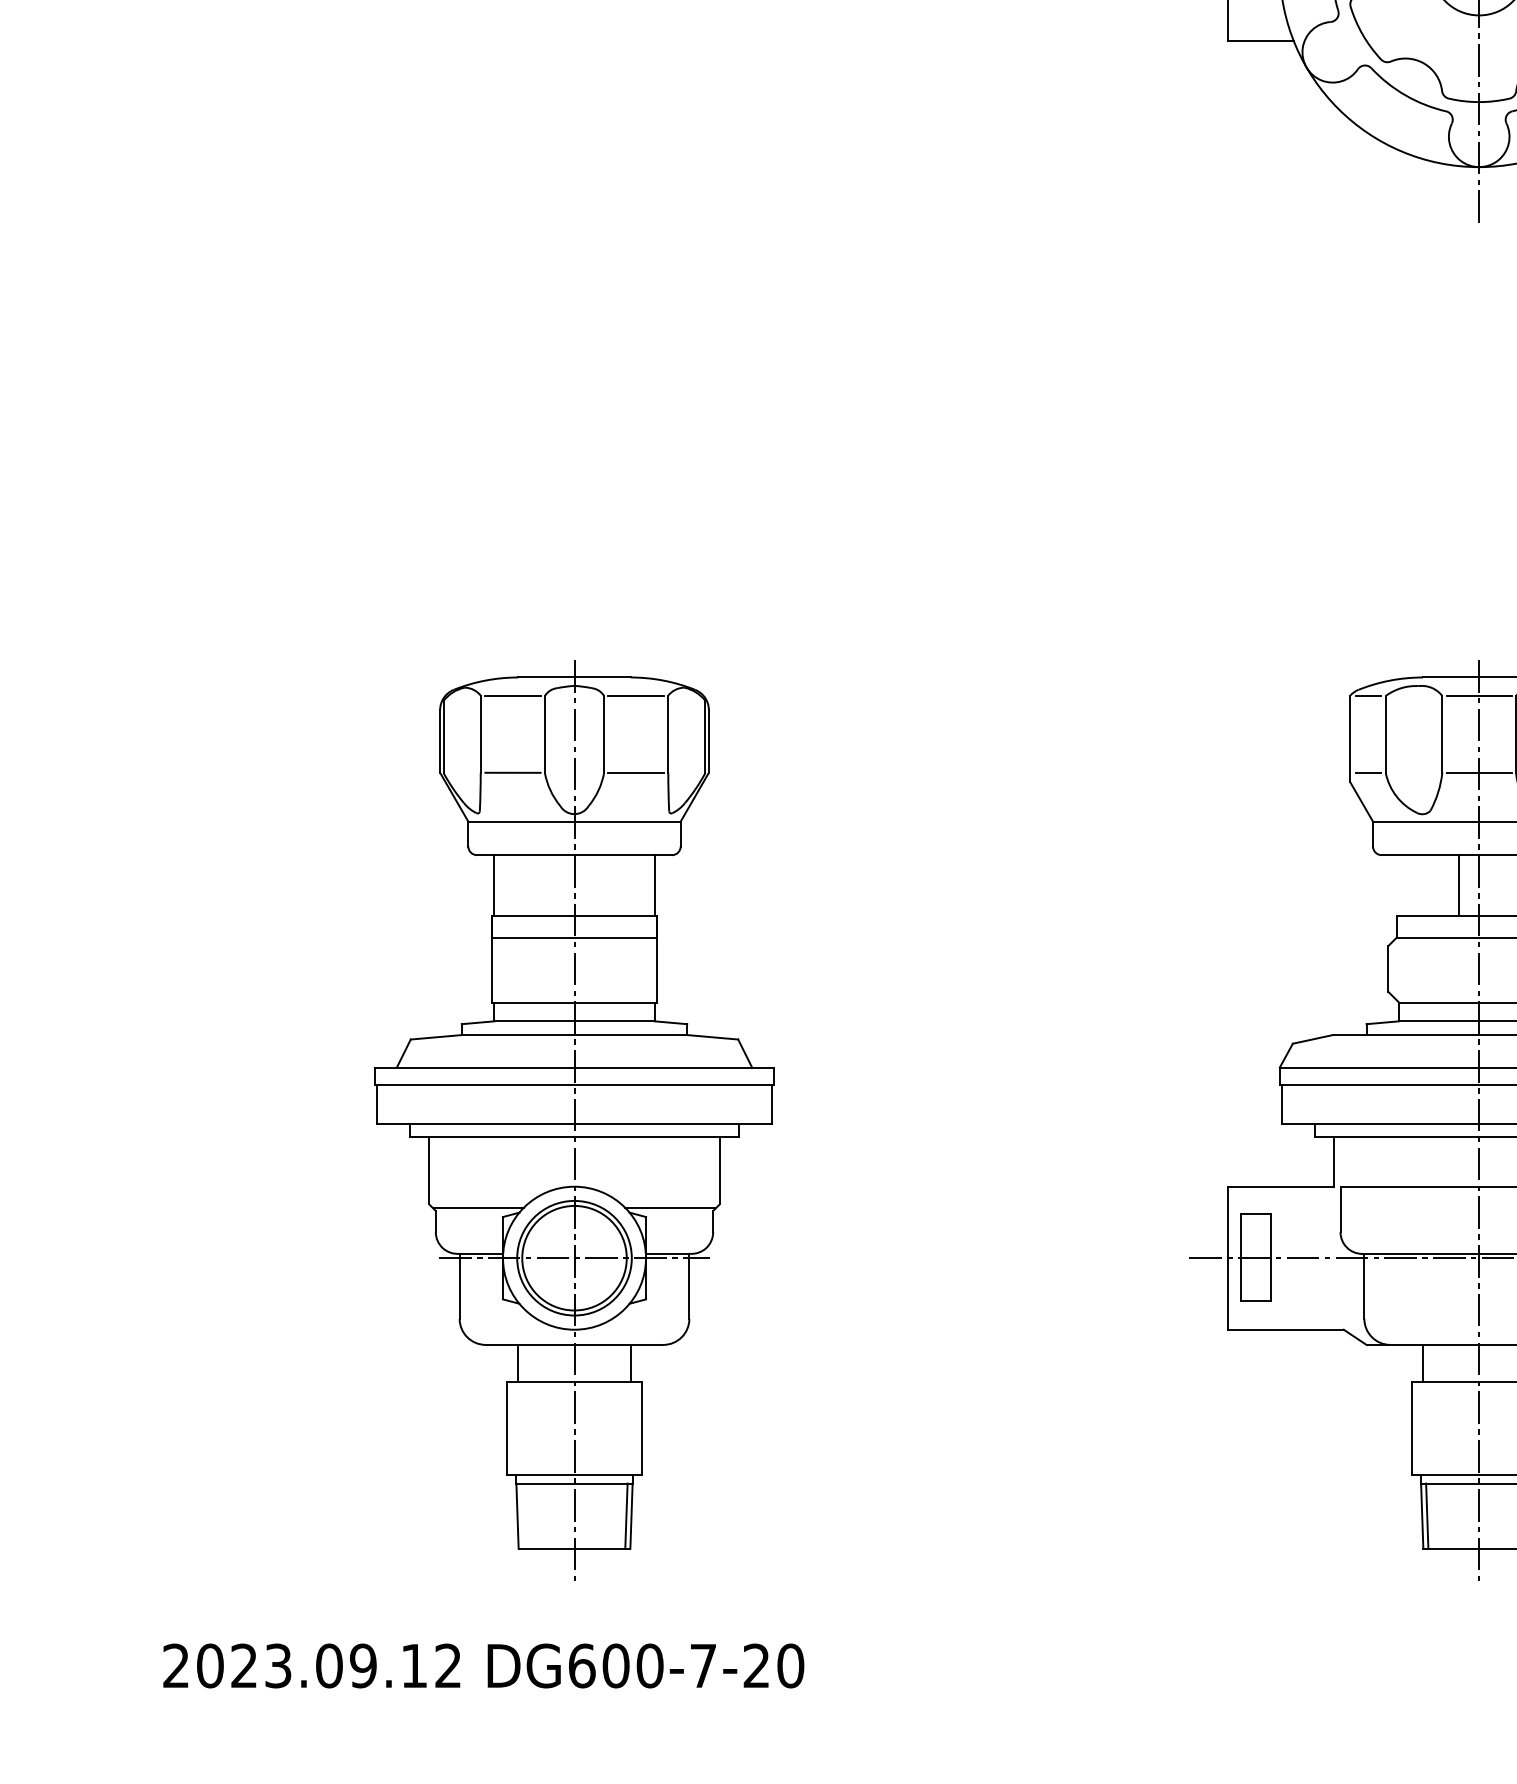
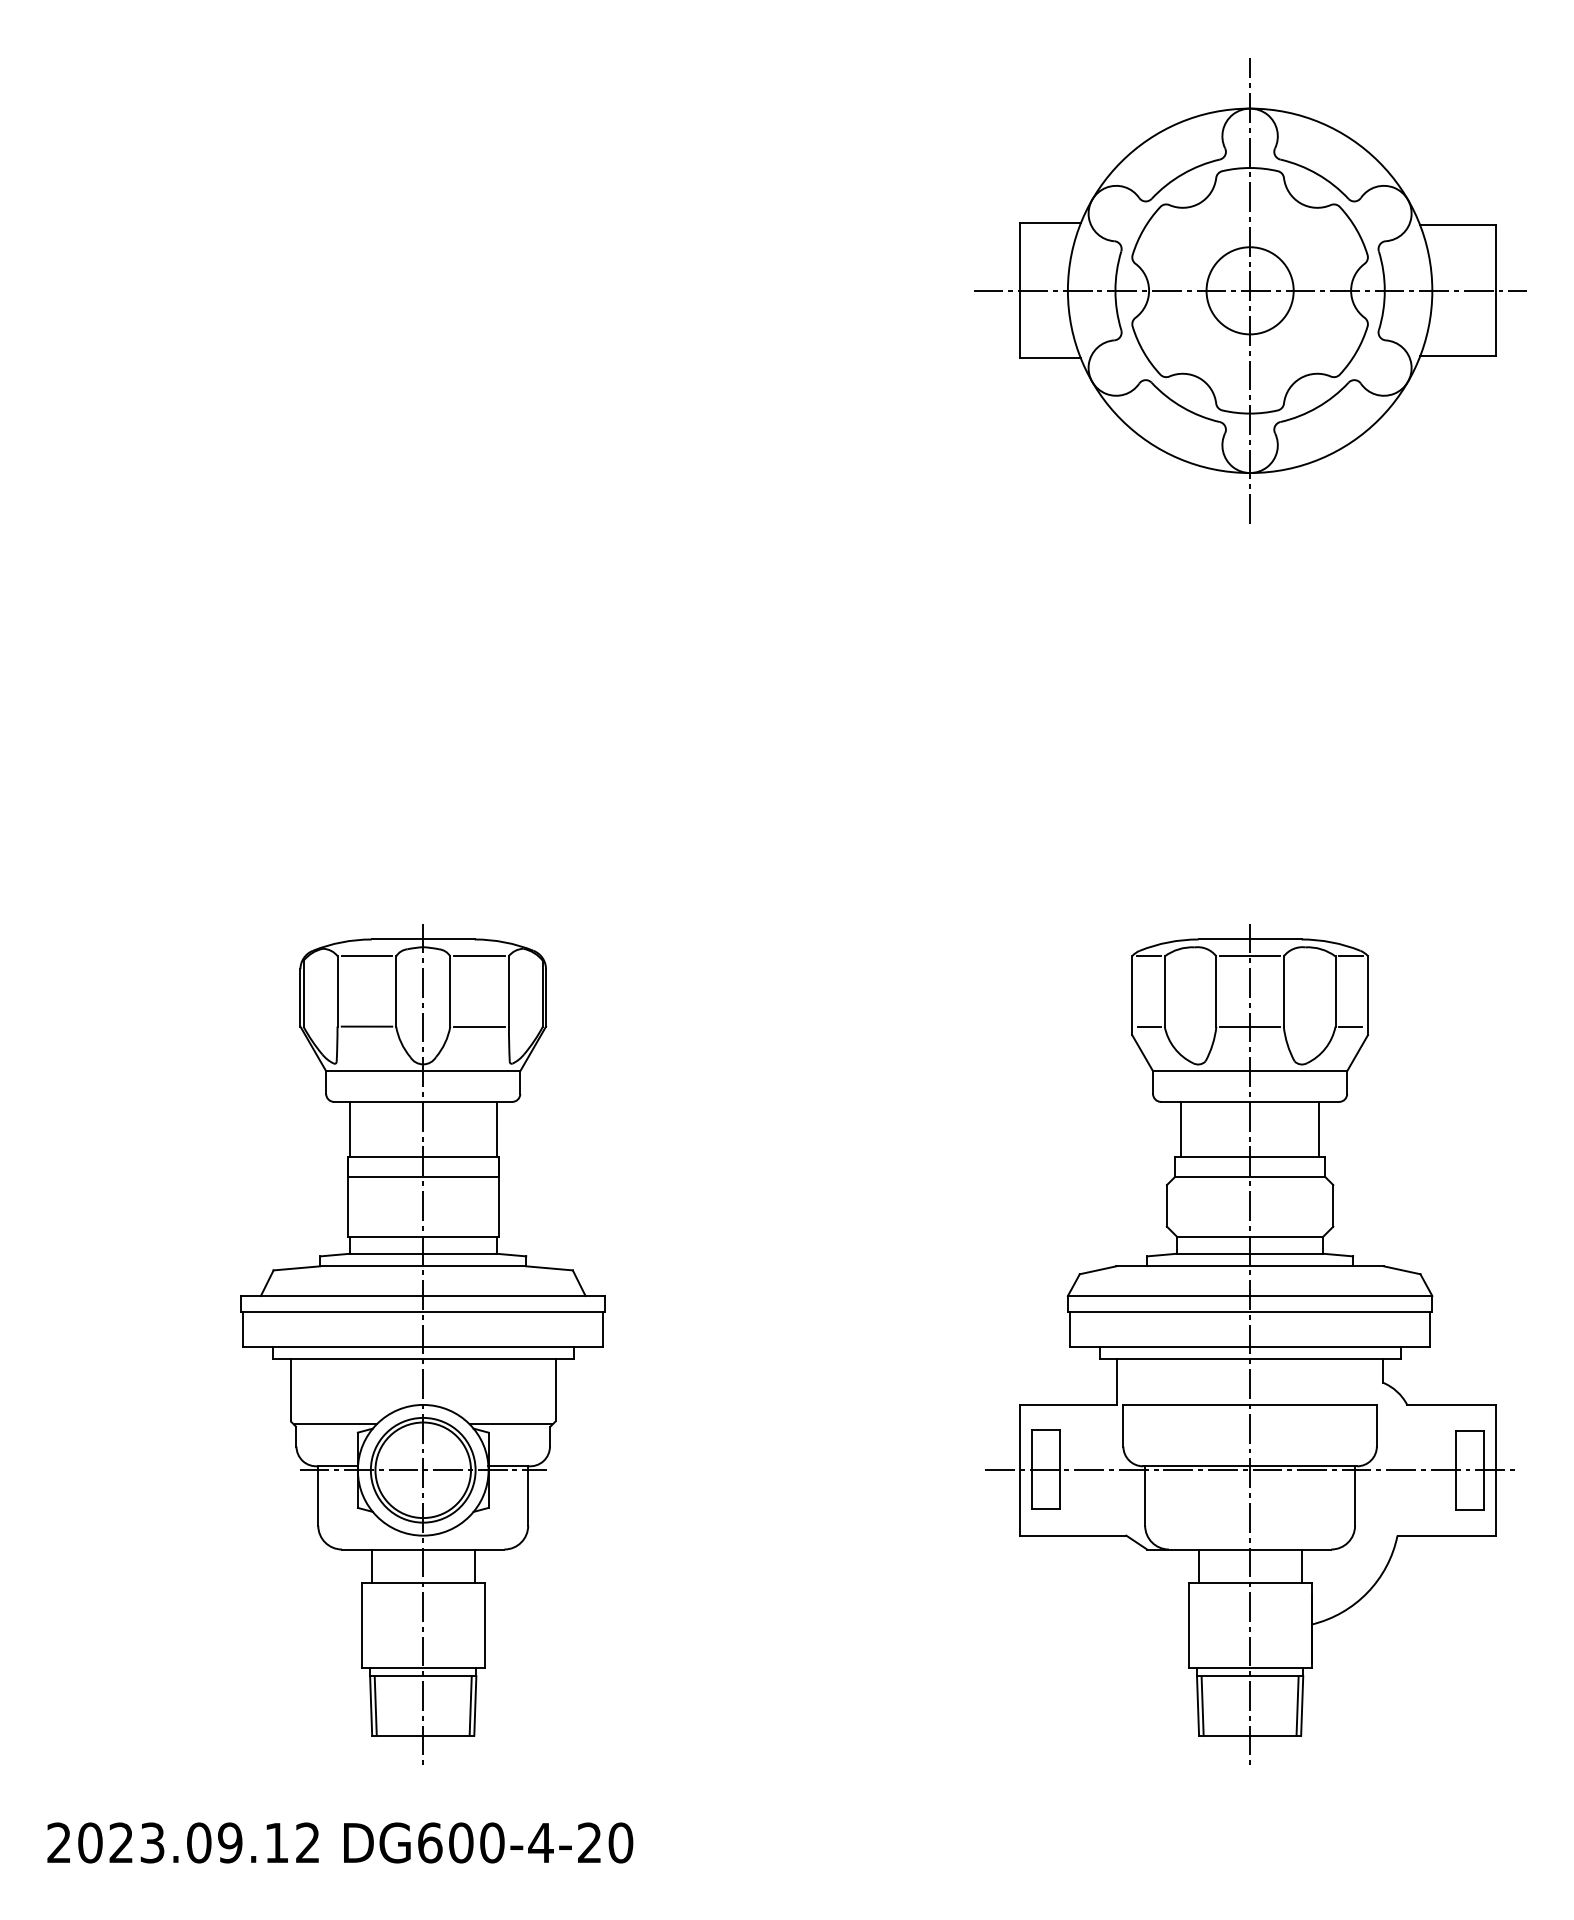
line: (1458, 885) -> (1180, 1129), moved
line: (522, 1515) -> (375, 1705), added
text: (702, 1665) -> (540, 1842), DG600-7-20 -> DG600-4-20

